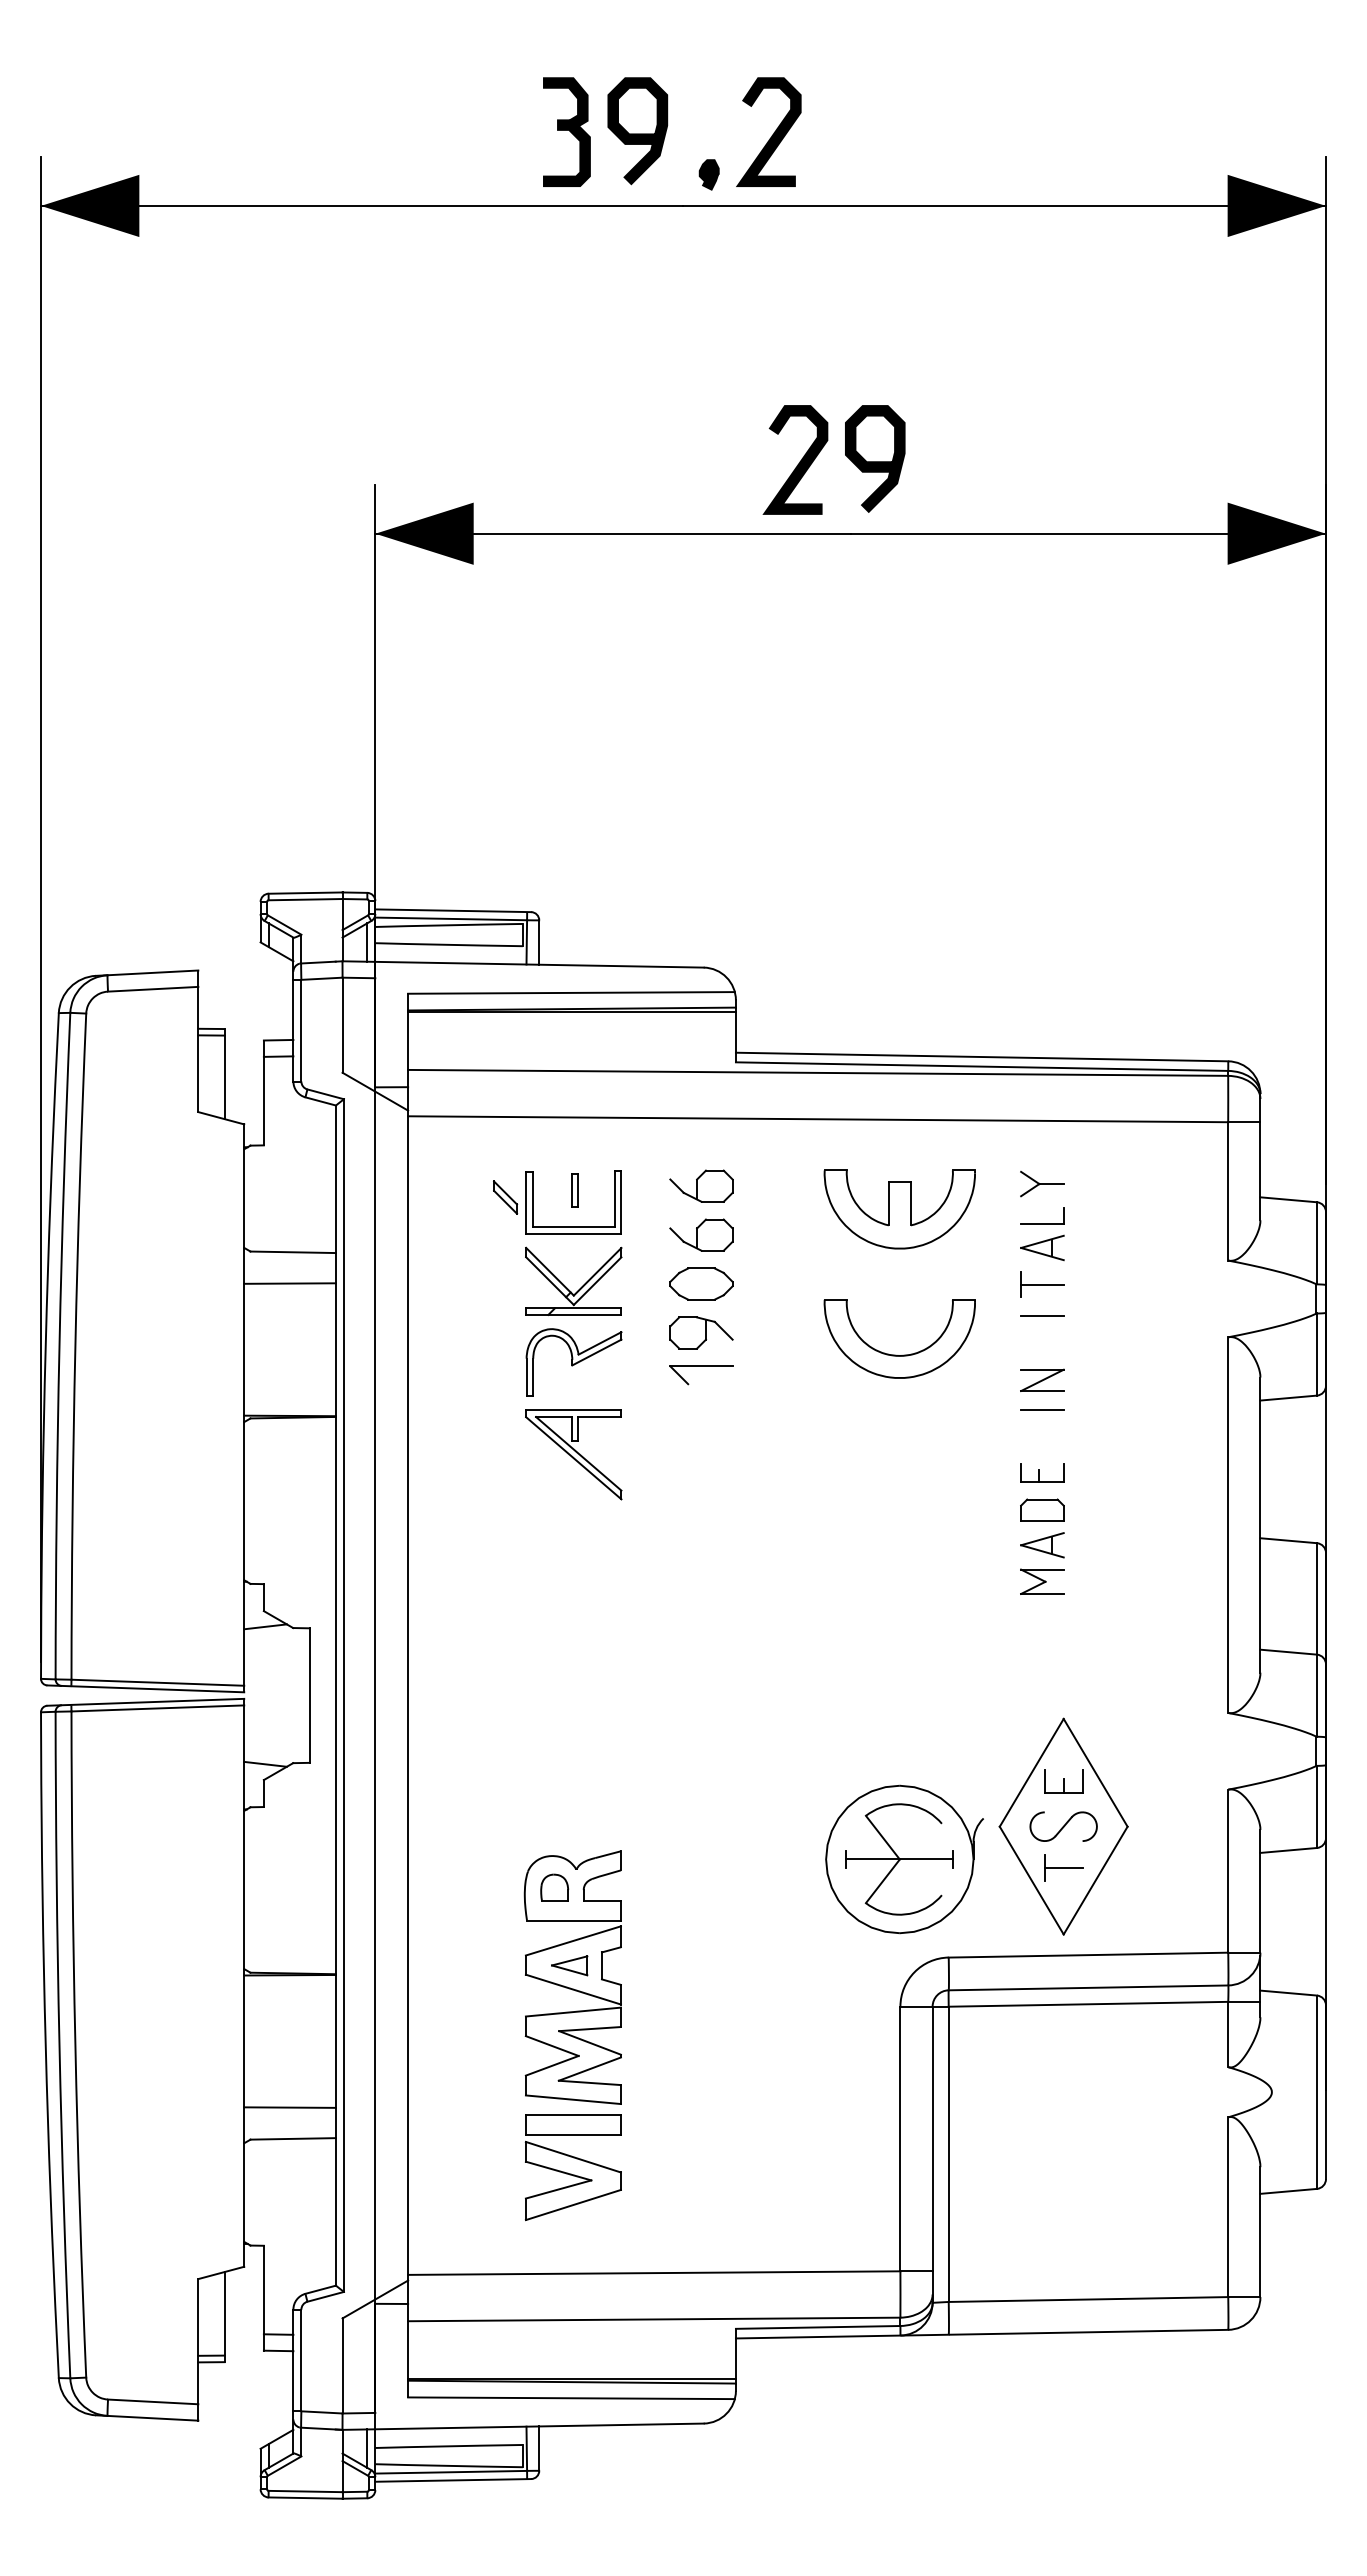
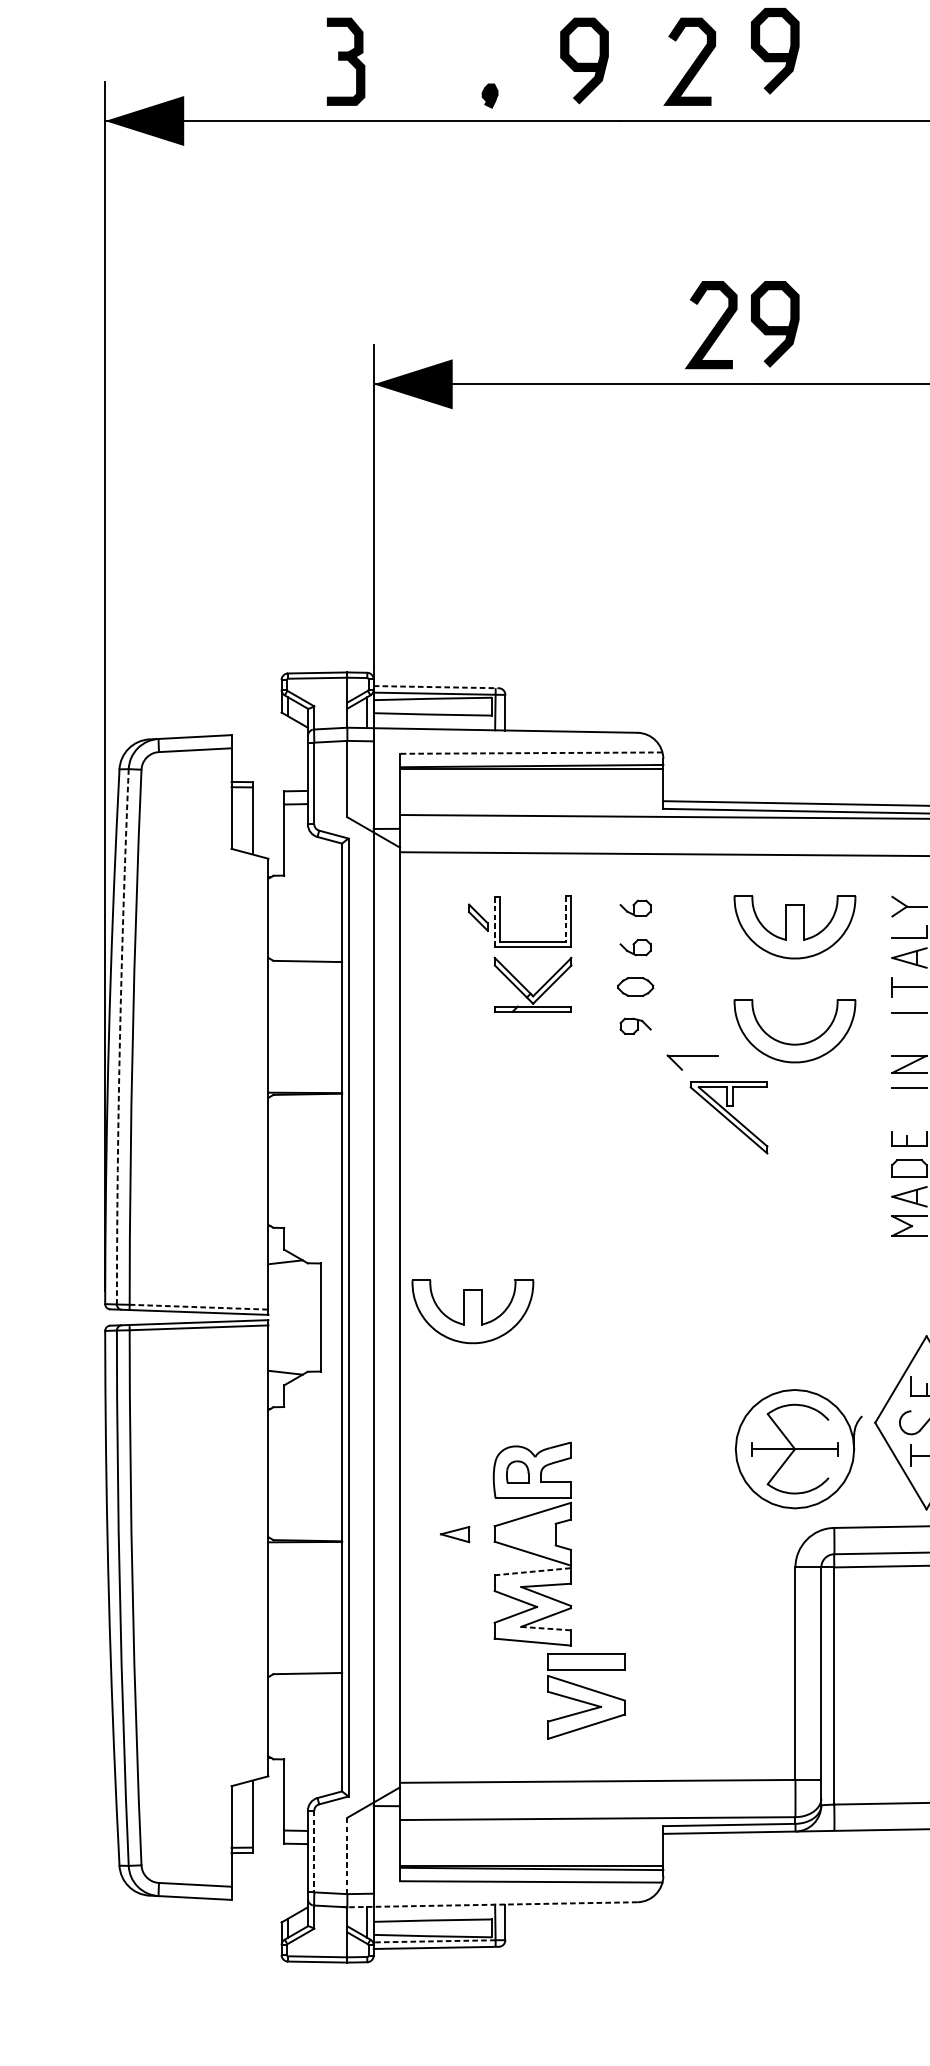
curve: (875, 121) -> (775, 53), added
part: (566, 131) -> (345, 61), moved
part: (708, 174) -> (489, 95), moved
line: (453, 910) -> (436, 686), solid -> dashed
line: (571, 992) -> (531, 752), solid -> dashed
part: (701, 1185) -> (635, 907), size x0.6
part: (574, 1190) -> (533, 911), removed
line: (614, 1199) -> (565, 919), solid -> dashed
line: (526, 1203) -> (495, 922), solid -> dashed
part: (701, 1234) -> (635, 947), size x0.6
line: (290, 1283) -> (305, 986), removed
part: (701, 1283) -> (635, 986), size x0.7
part: (701, 1332) -> (635, 1025), size x0.6
arc: (59, 1346) -> (120, 1037), solid -> dashed
part: (573, 1362) -> (532, 1049), removed
part: (701, 1366) -> (692, 1055), moved
part: (573, 1454) -> (728, 1117), moved
line: (158, 1682) -> (199, 1307), solid -> dashed
part: (498, 1688) -> (472, 1311), added
part: (569, 1965) -> (454, 1534), moved
line: (573, 2012) -> (532, 1572), solid -> dashed
line: (590, 2082) -> (546, 1628), solid -> dashed
line: (290, 2107) -> (305, 1648), removed
part: (572, 2167) -> (585, 1696), moved
line: (301, 2360) -> (314, 1851), solid -> dashed
line: (342, 2365) -> (347, 1855), solid -> dashed
line: (523, 2426) -> (492, 1904), solid -> dashed
line: (451, 2472) -> (434, 1941), solid -> dashed

